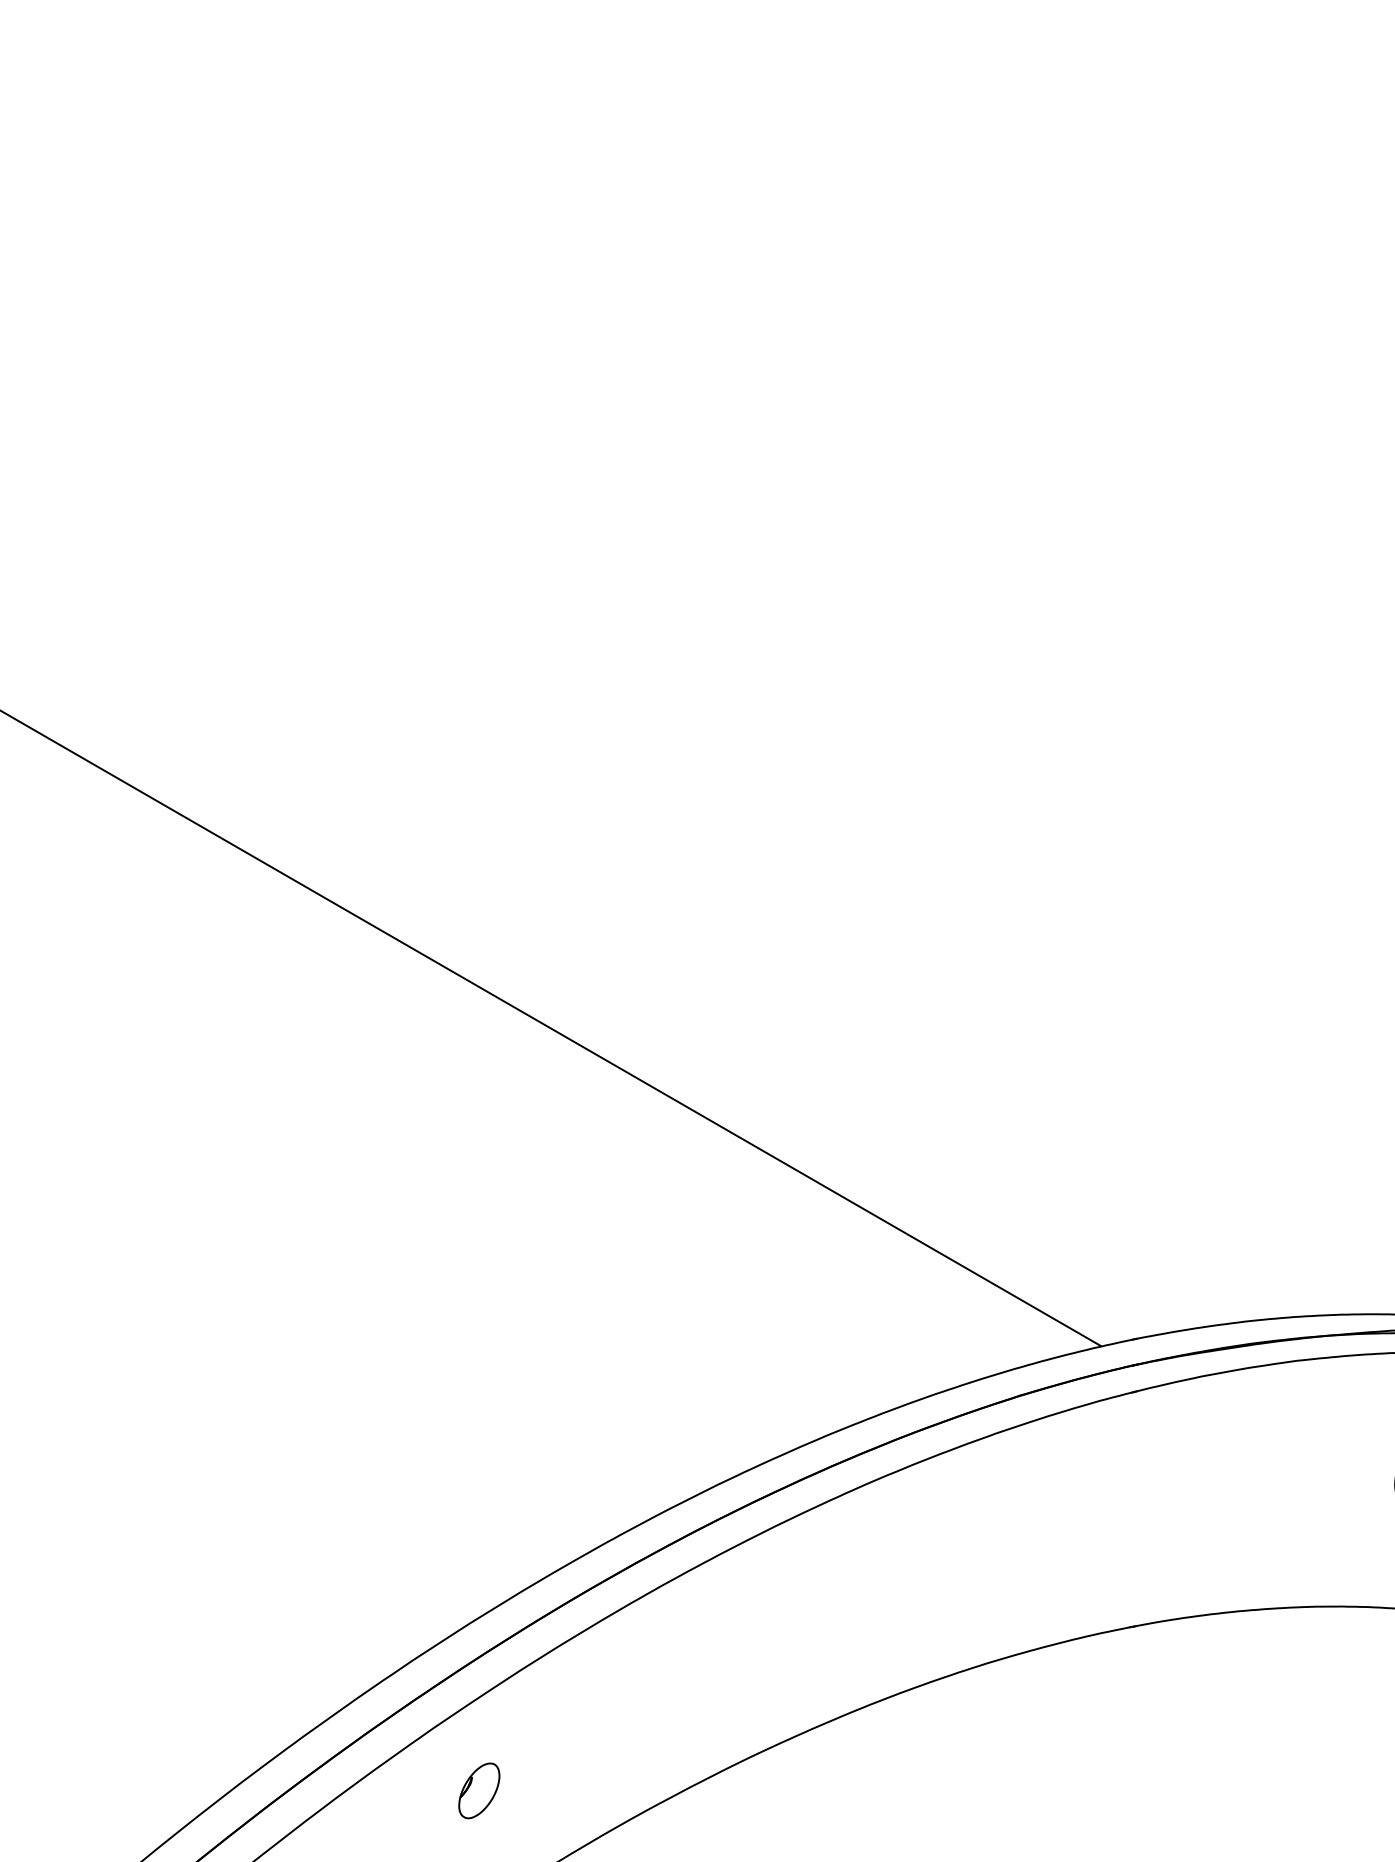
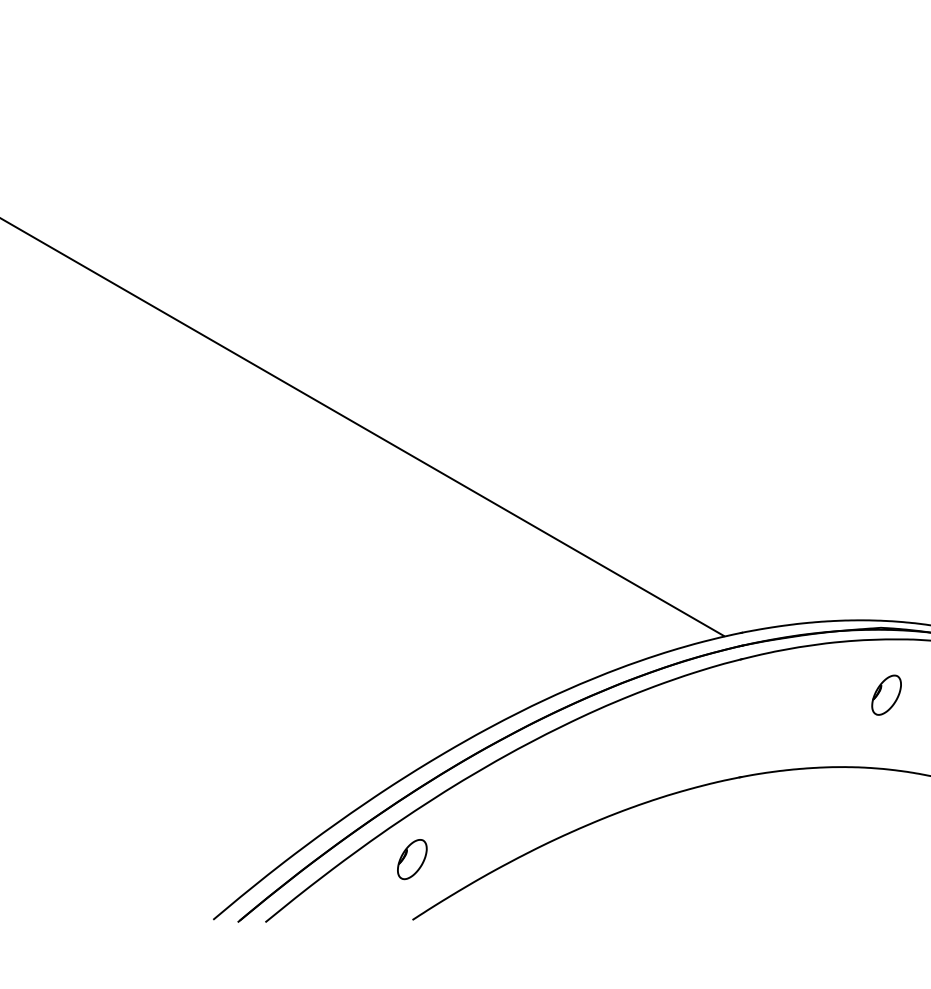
part: (479, 1790) -> (412, 859), size x1.43

